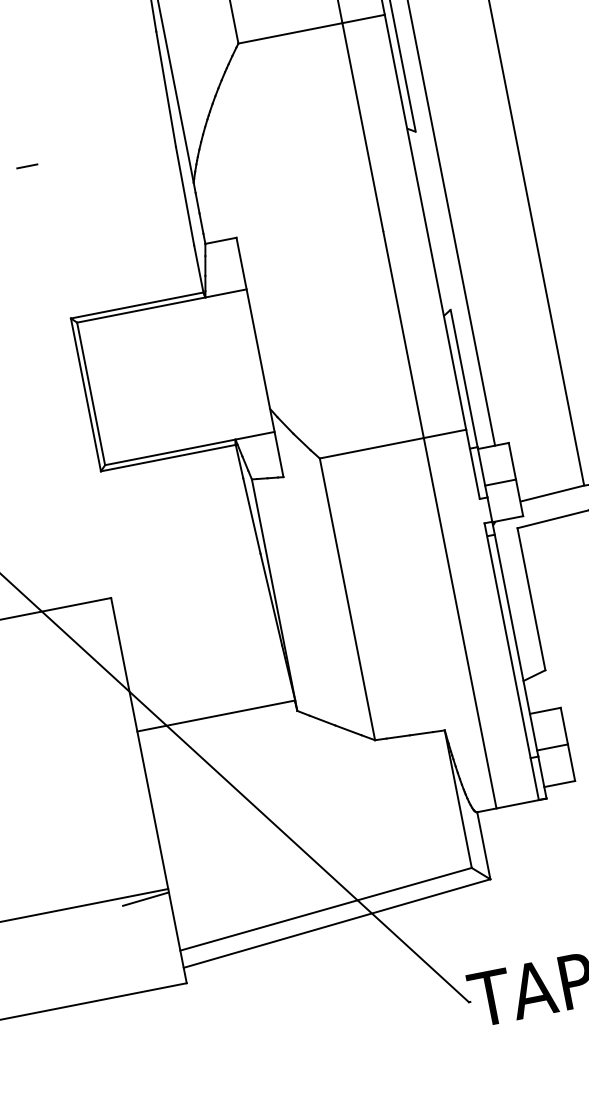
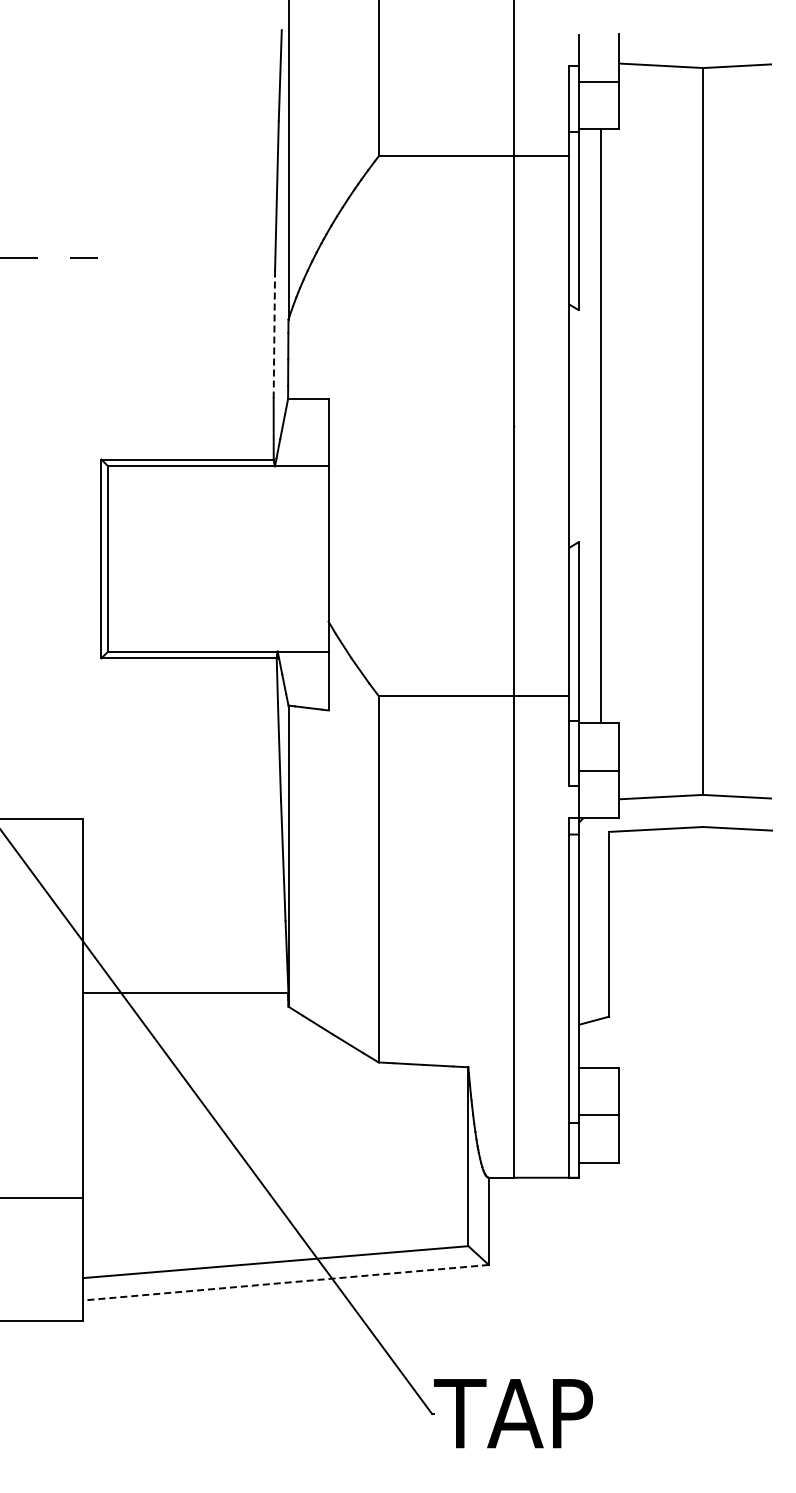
line: (185, 196) -> (274, 334), solid -> dashed
line: (145, 898) -> (52, 1204), removed
line: (337, 923) -> (286, 1282), solid -> dashed

